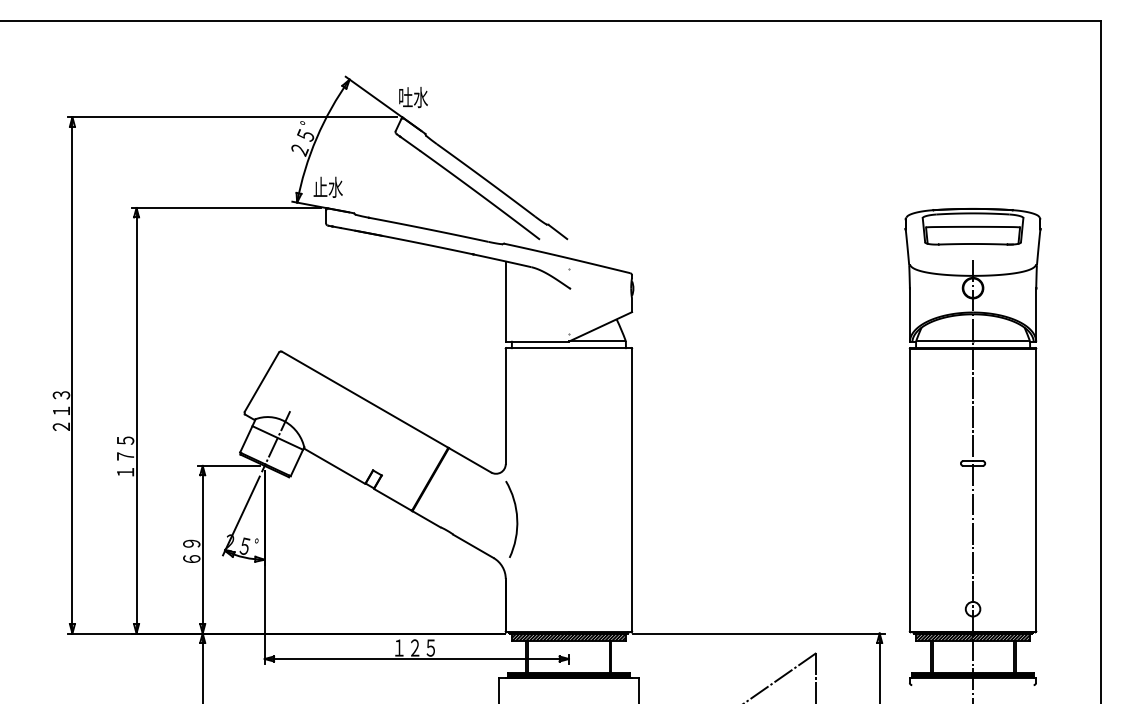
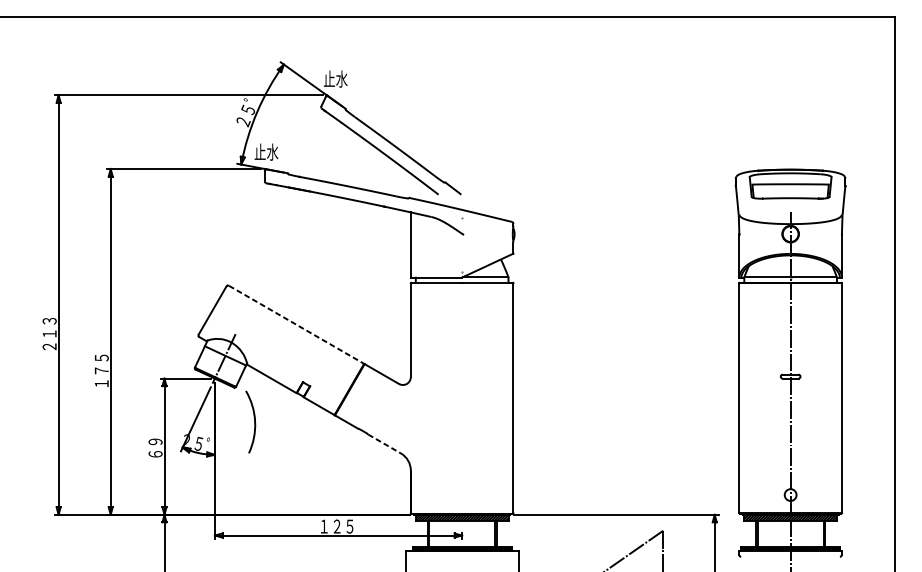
text: (405, 96) -> (329, 78), 吐水 -> 止水
line: (365, 399) -> (296, 324), solid -> dashed
arc: (516, 518) -> (254, 421), moved
line: (473, 546) -> (384, 444), solid -> dashed

